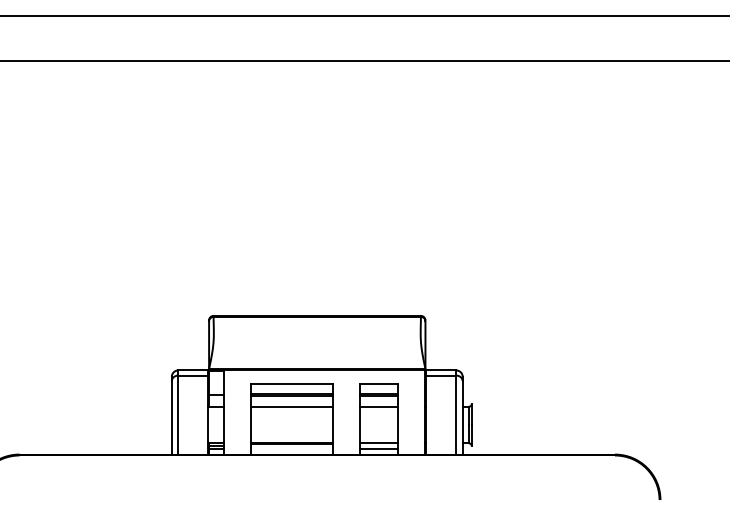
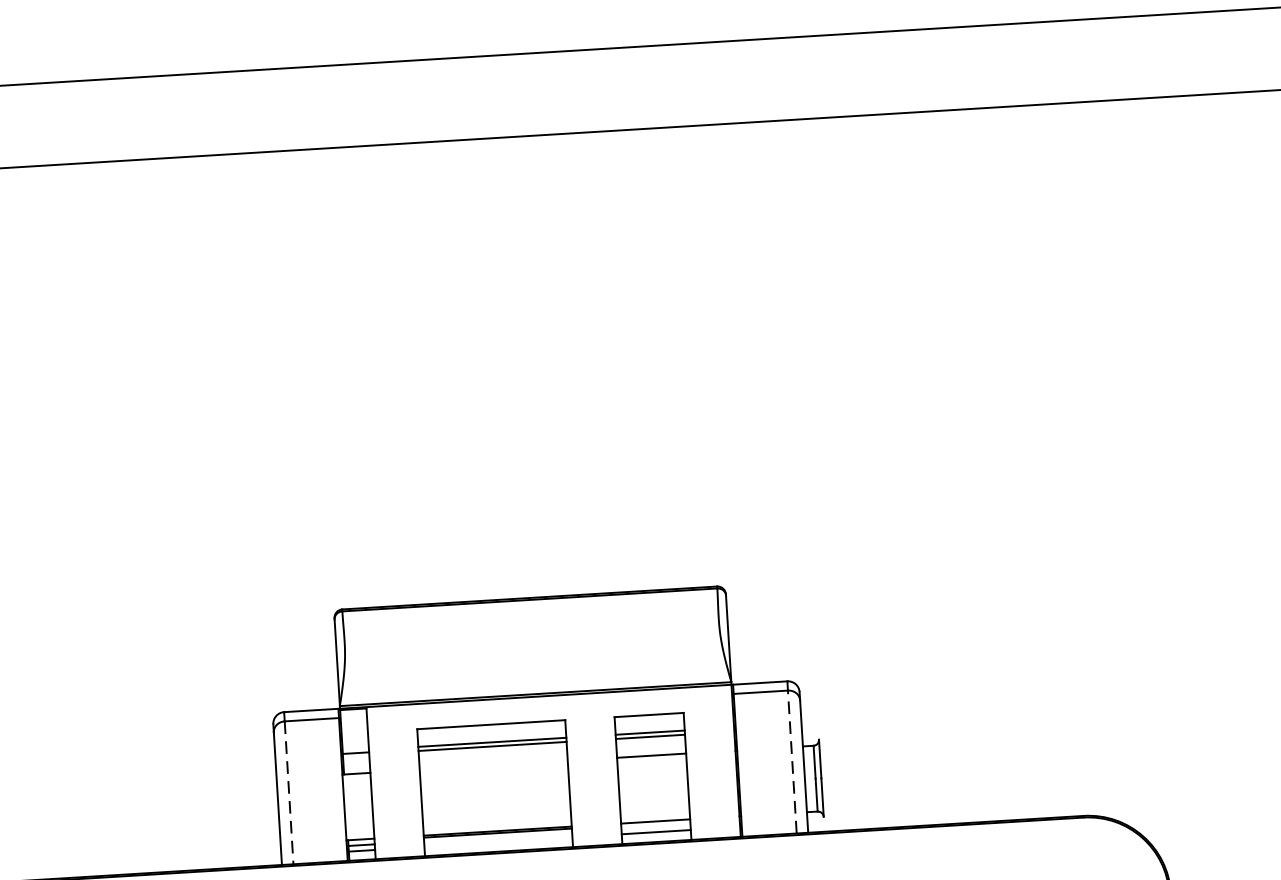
line: (291, 406) -> (493, 764), removed
line: (456, 414) -> (792, 760), solid -> dashed
line: (178, 415) -> (289, 793), solid -> dashed

